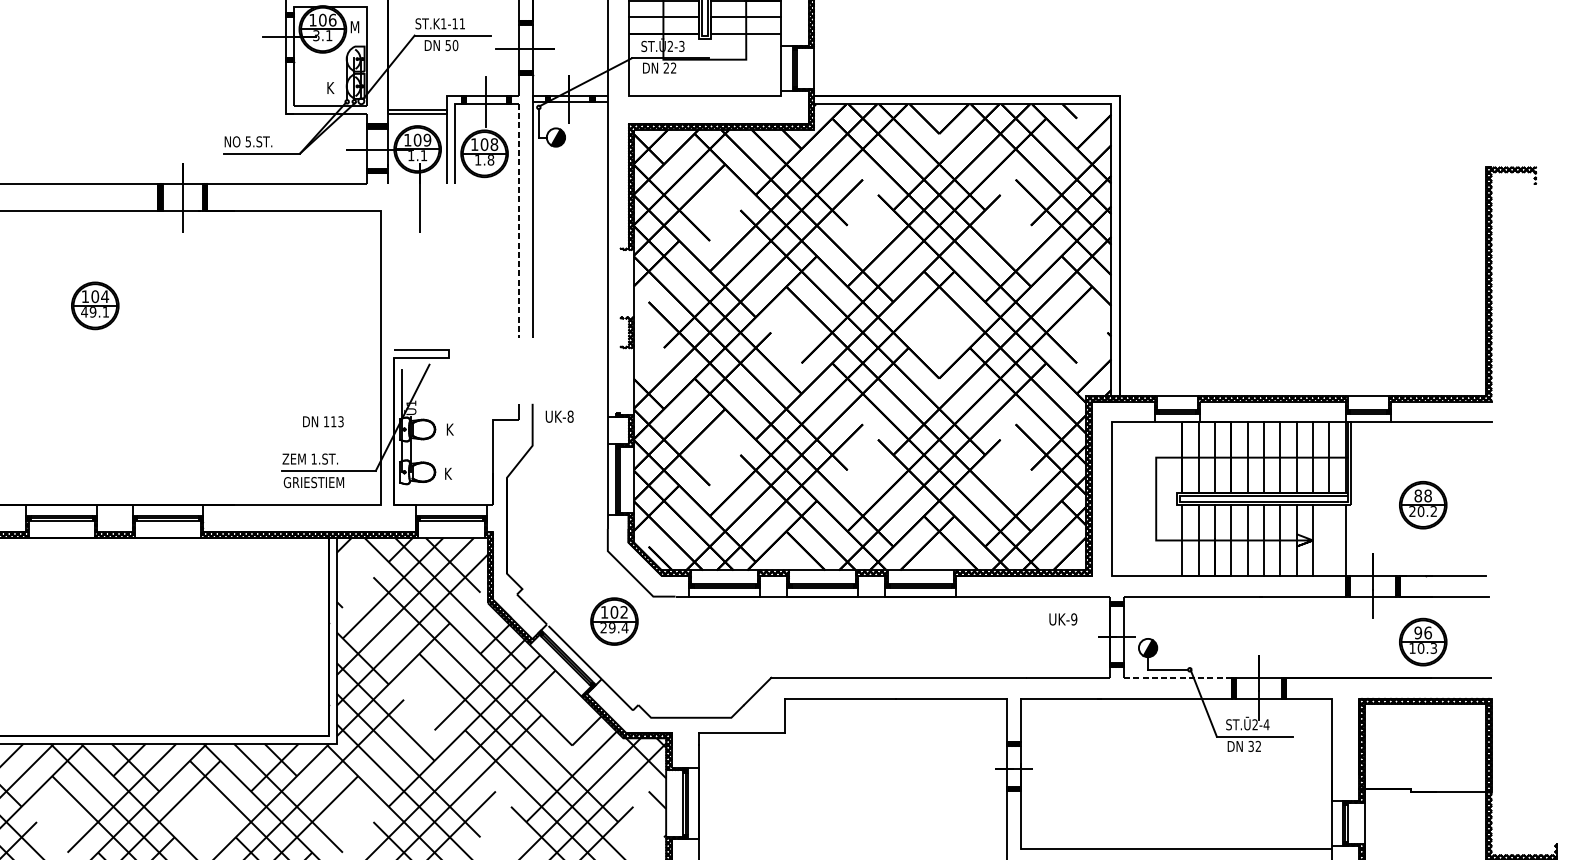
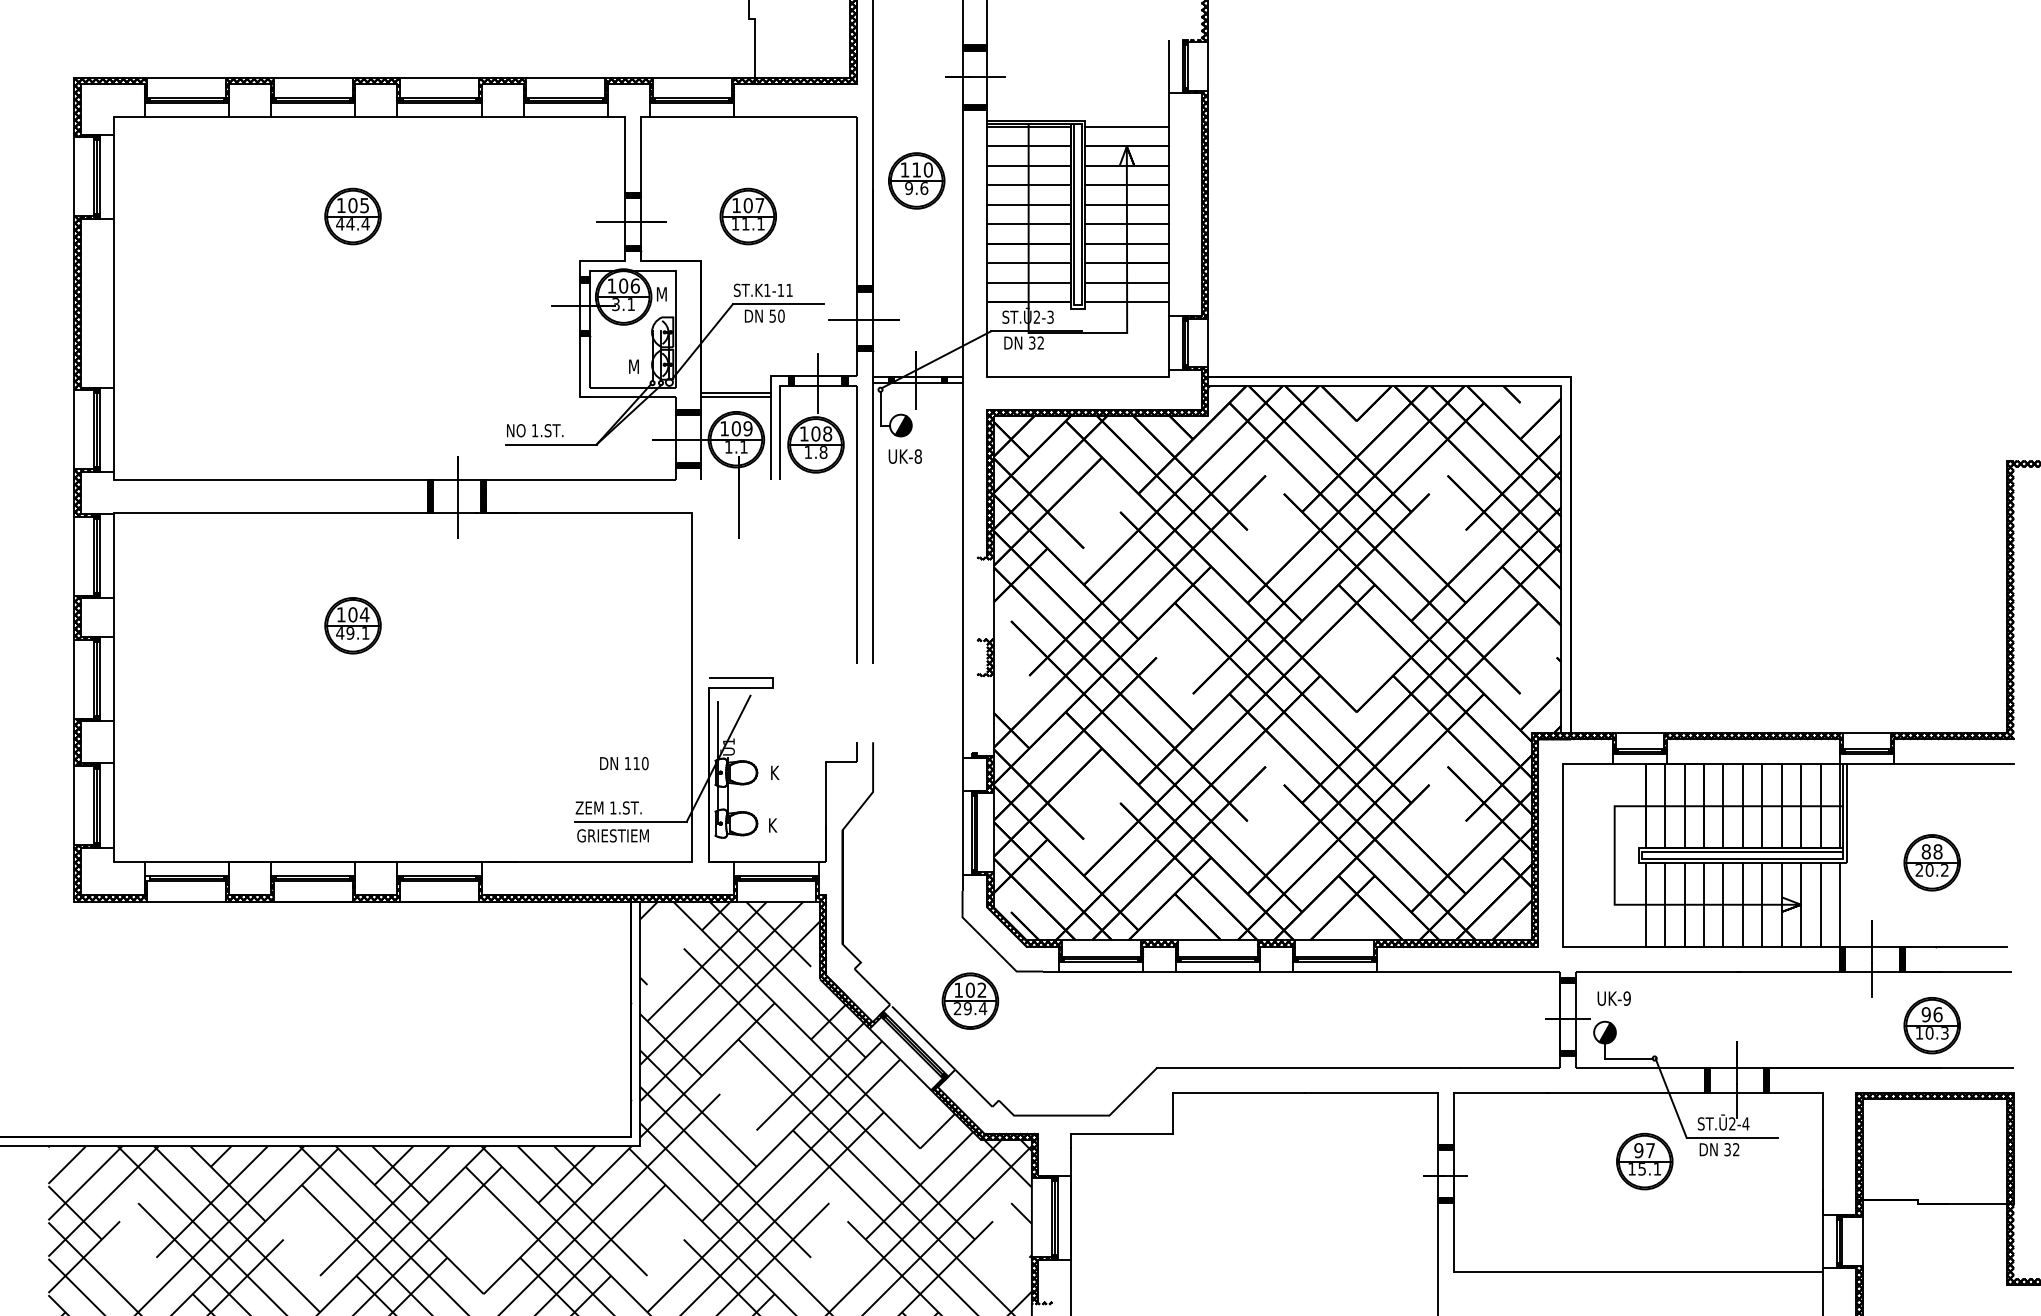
text: (666, 68) -> (1032, 343), 22 -> 32
text: (331, 87) -> (634, 366), K -> M
text: (247, 141) -> (534, 430), 5.ST. -> 1.ST.
line: (518, 221) -> (856, 525), dashed -> solid
text: (559, 416) -> (904, 456), moved
text: (341, 421) -> (645, 763), 113 -> 110
line: (1329, 540) -> (1820, 904), added
text: (1062, 619) -> (1613, 998), moved
line: (1177, 678) -> (1639, 1068), dashed -> solid
part: (1181, 756) -> (1644, 1161), added

